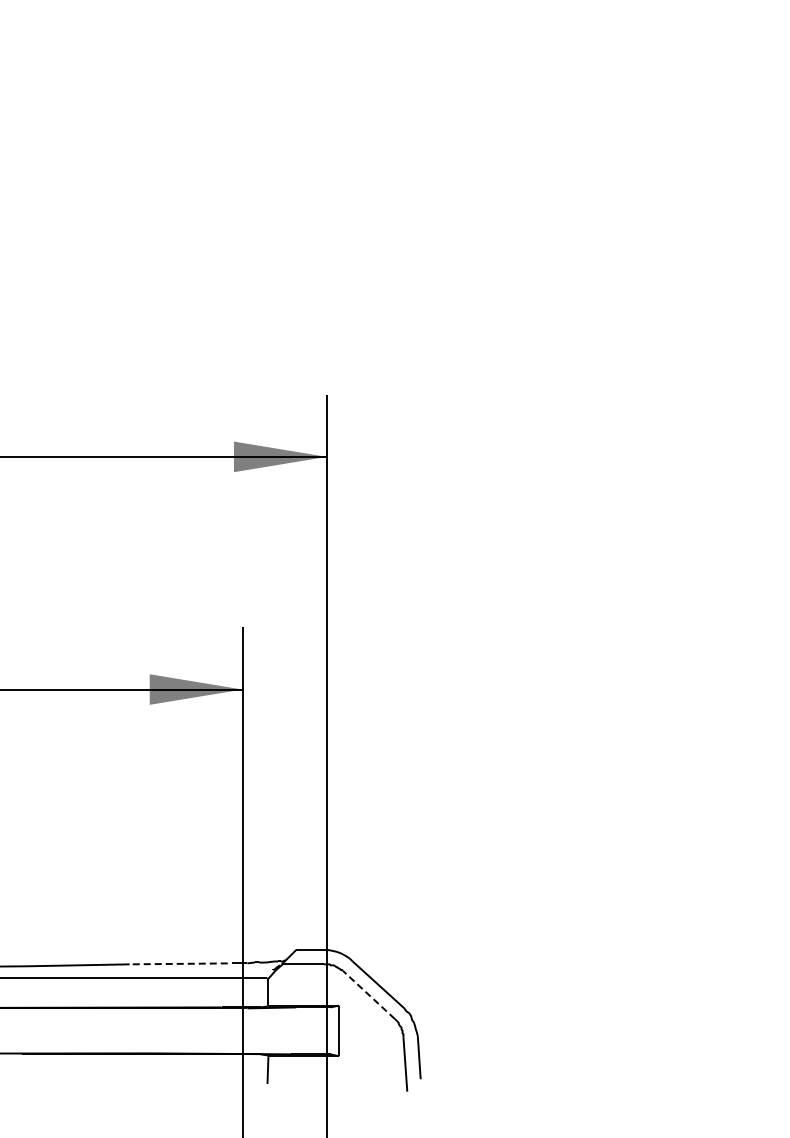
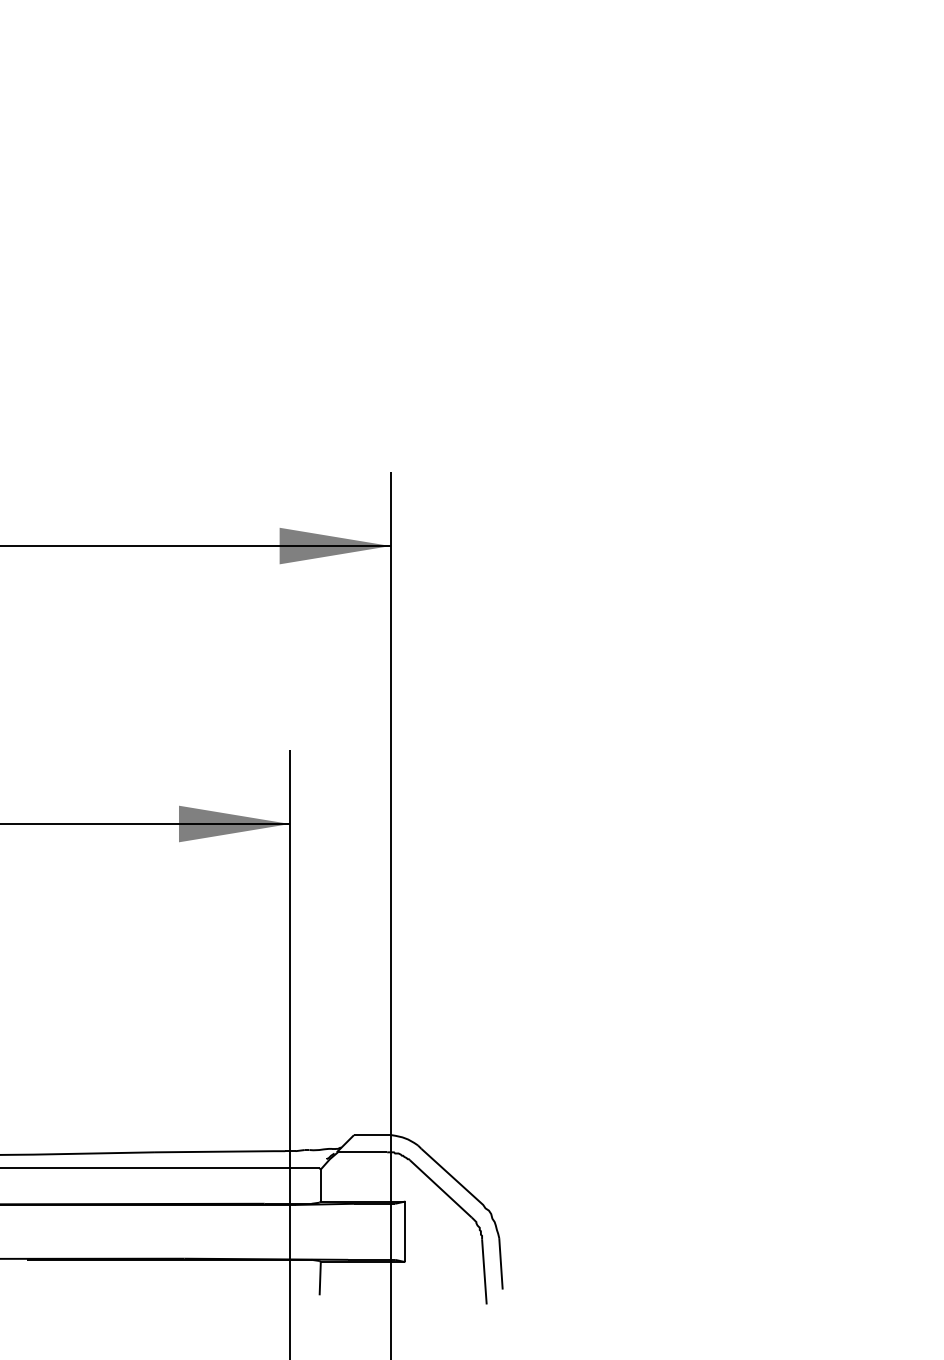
line: (184, 963) -> (220, 1151), dashed -> solid
line: (368, 994) -> (440, 1188), dashed -> solid

